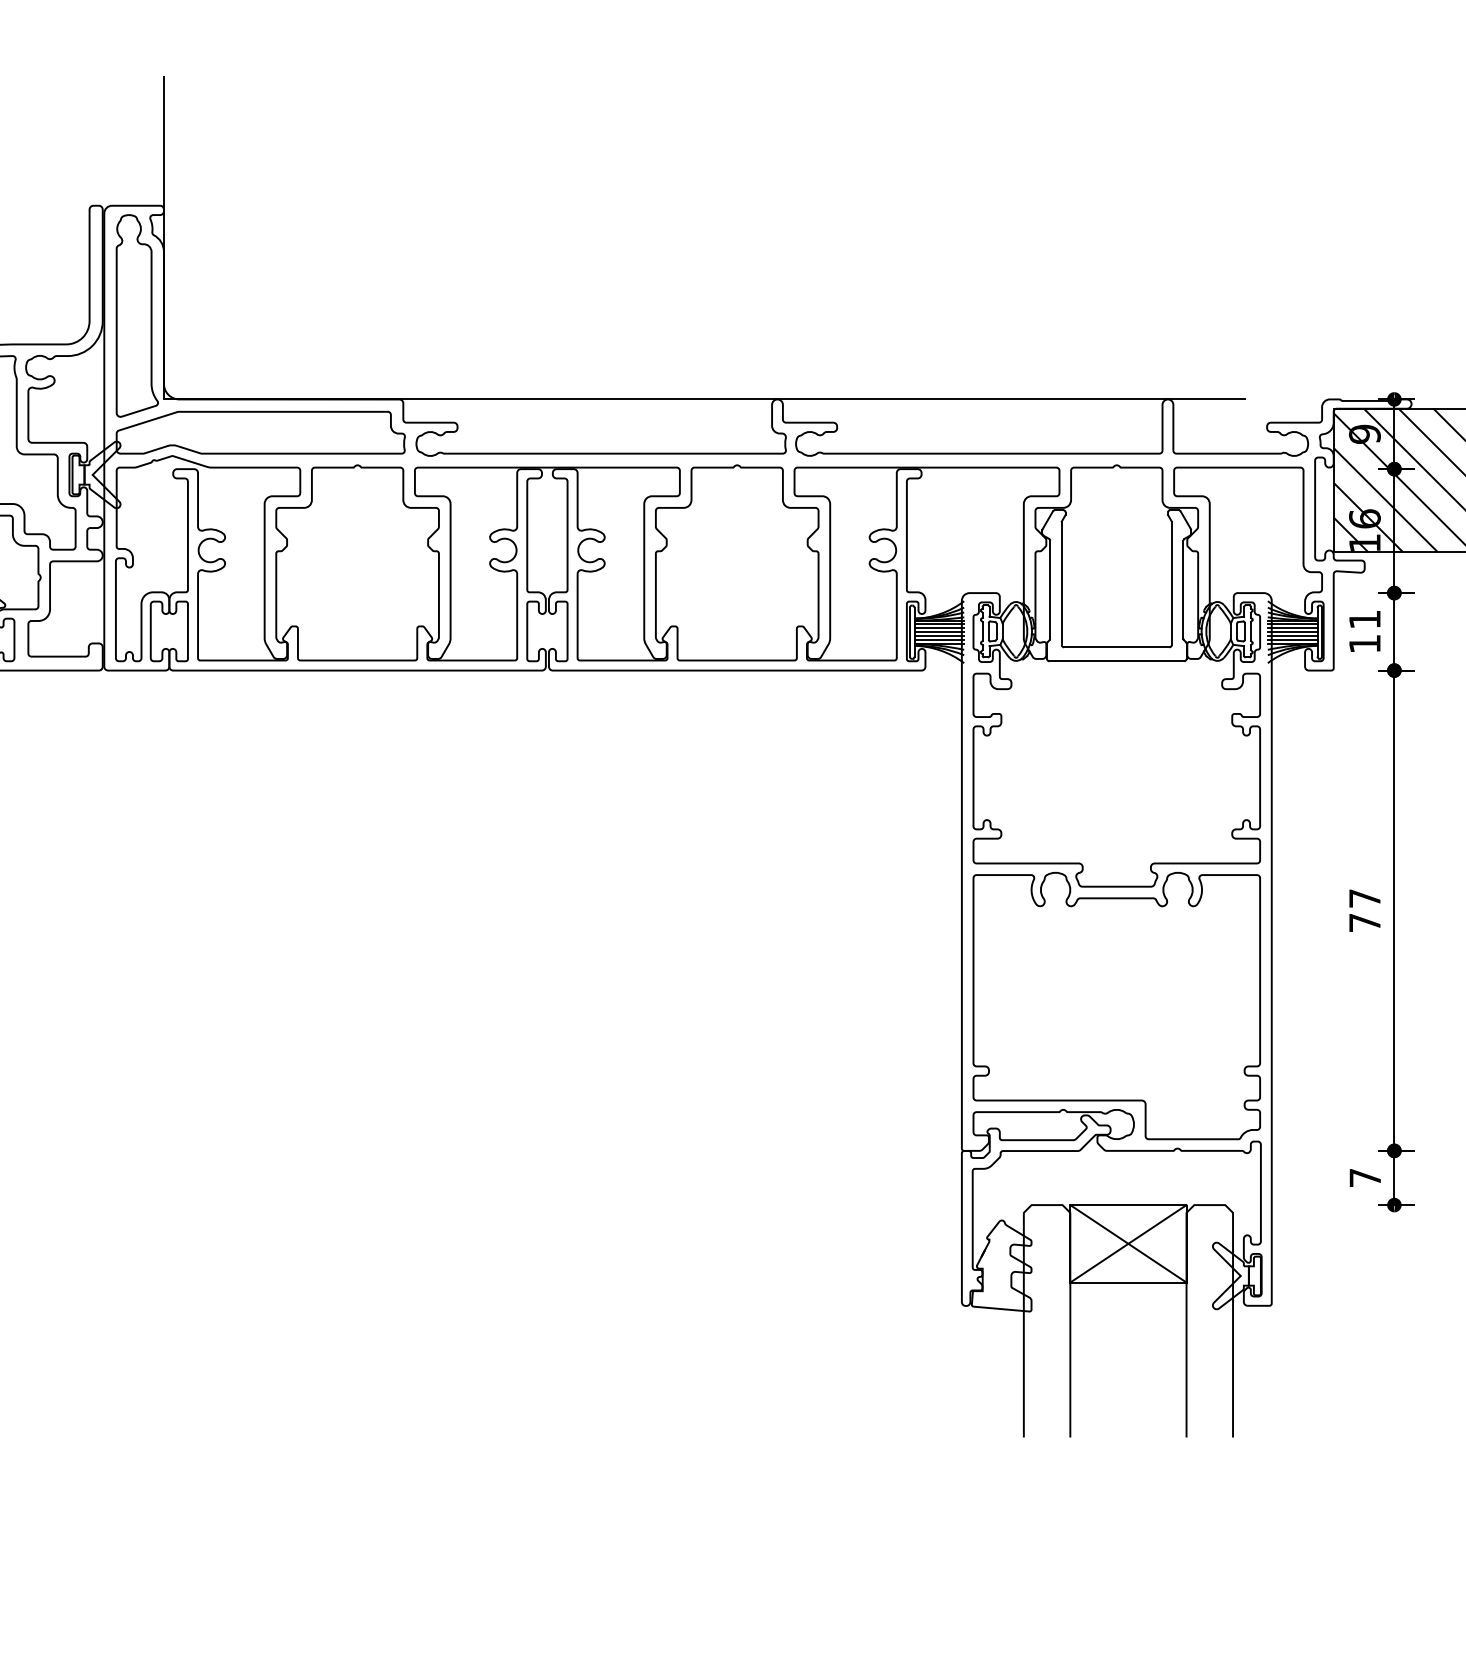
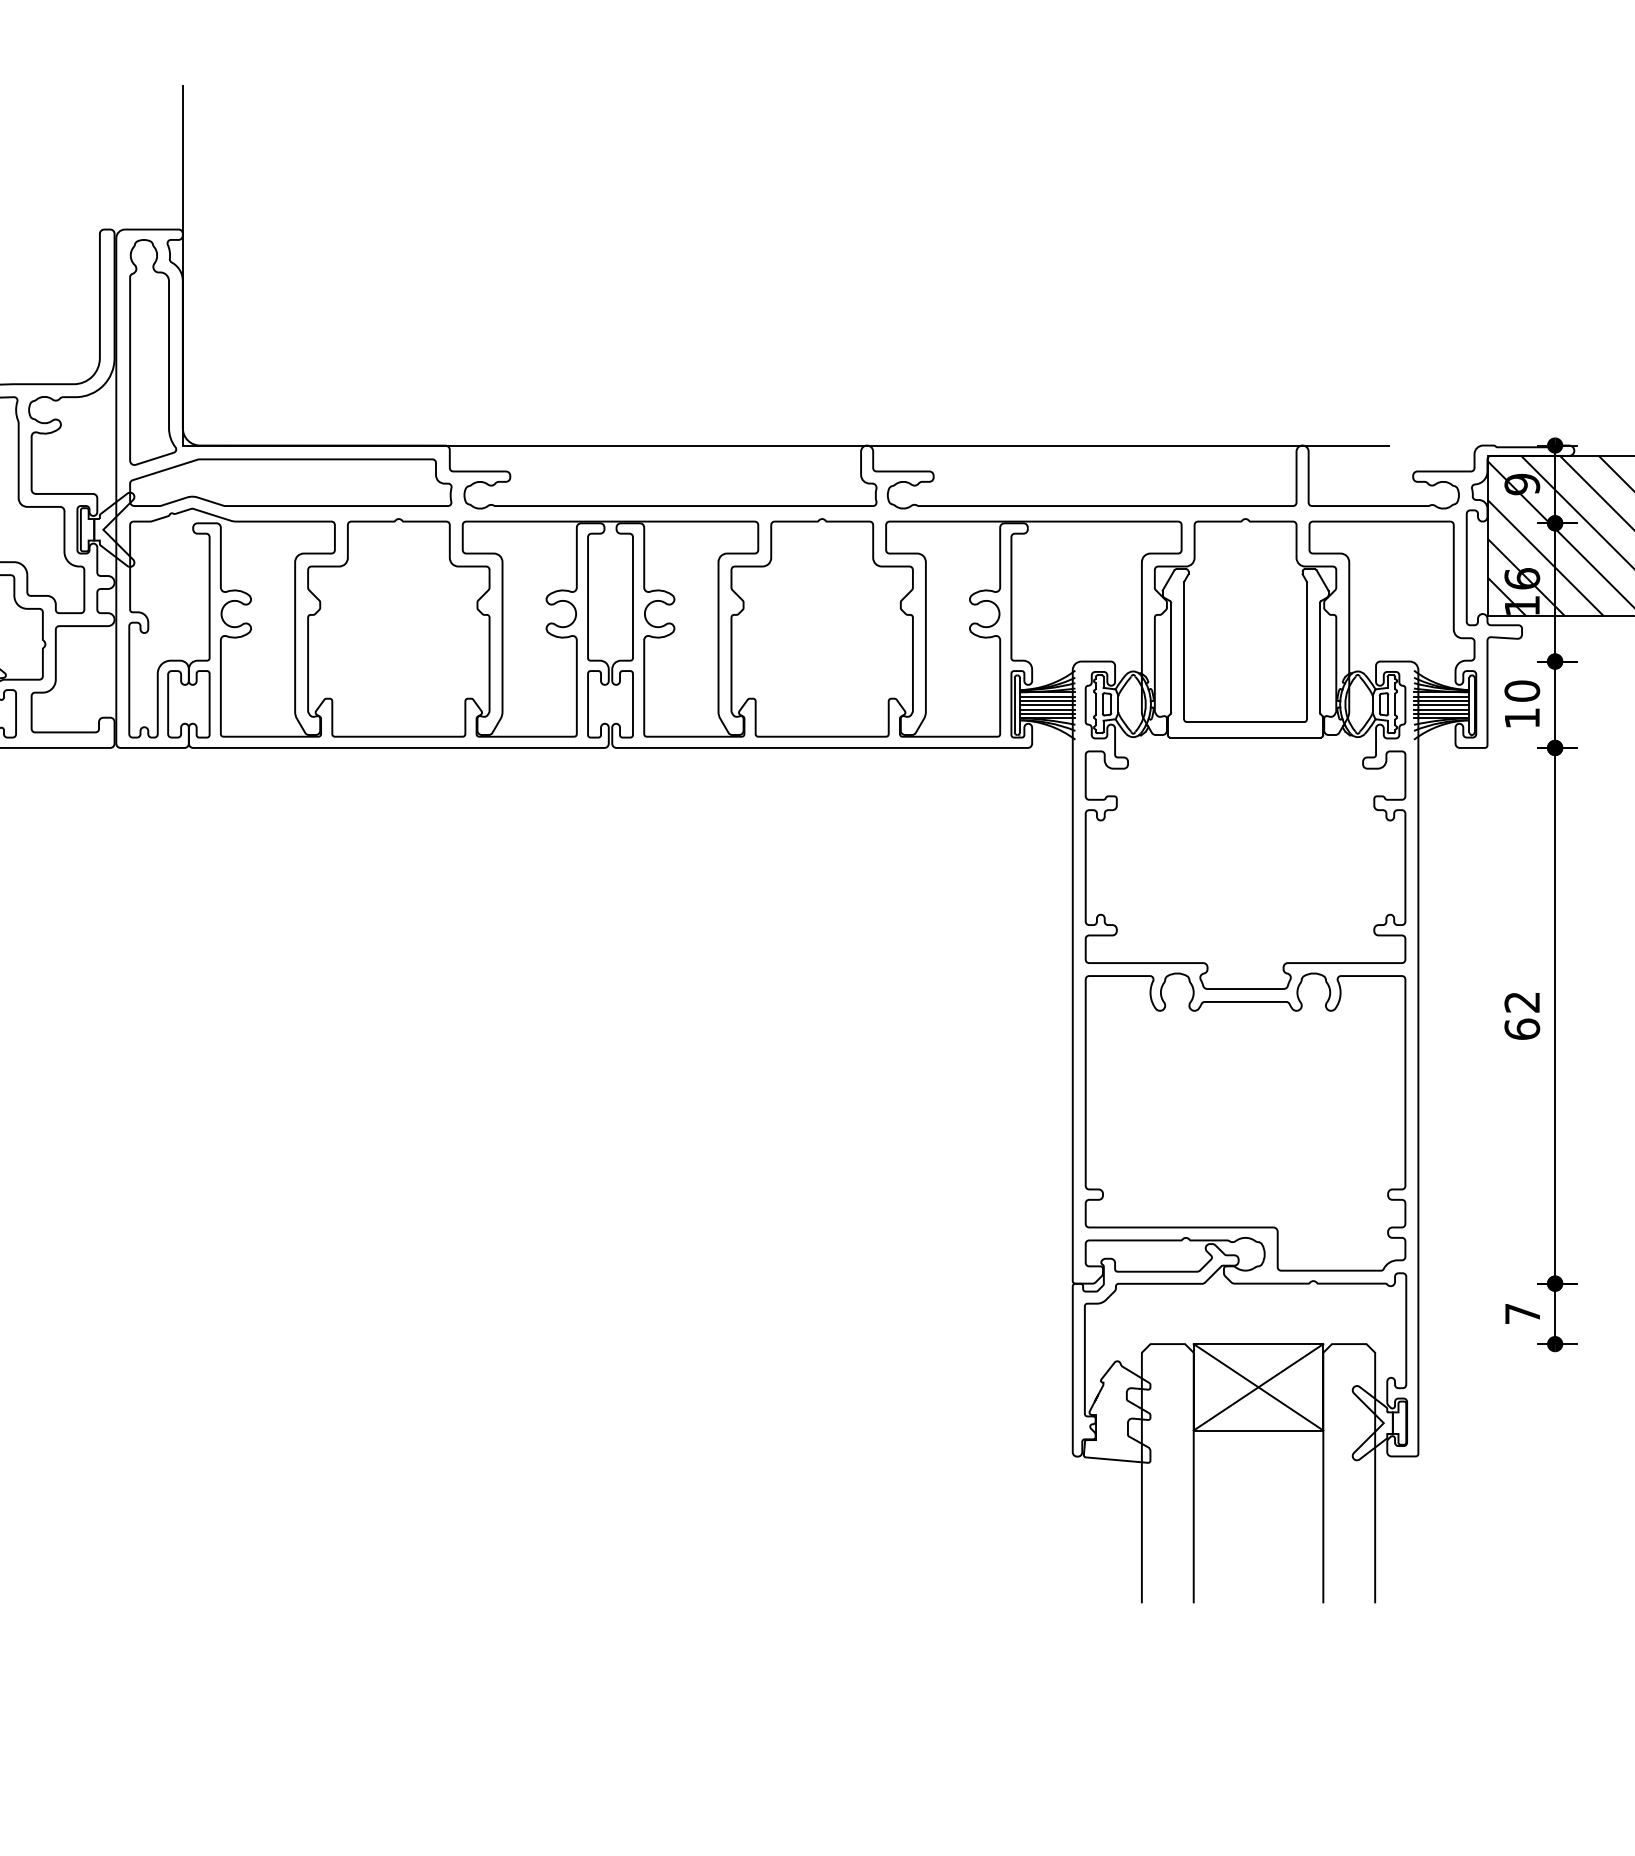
text: (1364, 619) -> (1521, 690), 11 -> 10
text: (1364, 910) -> (1521, 1015), 77 -> 62

